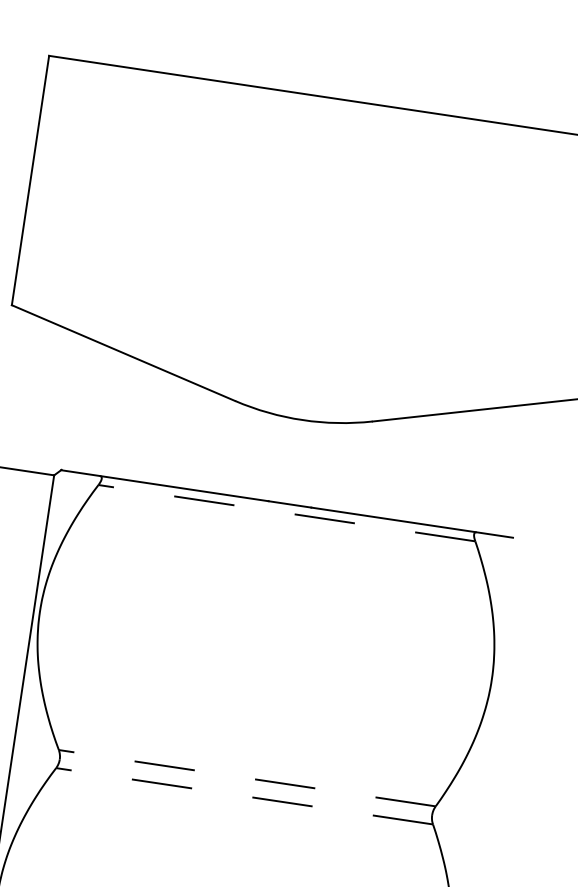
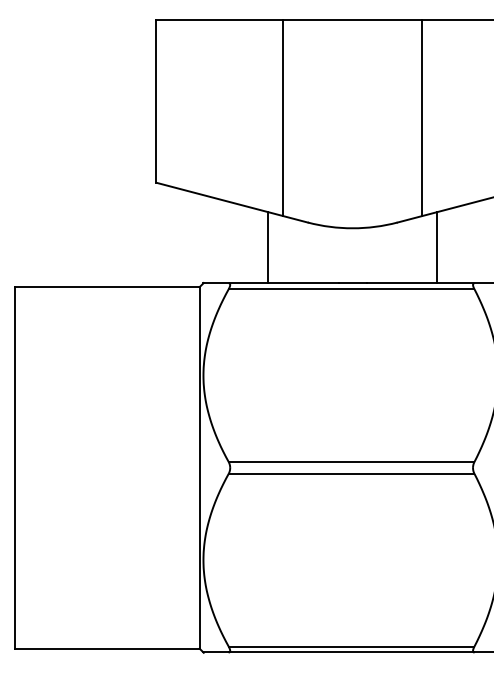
line: (221, 235) -> (283, 118), added
line: (434, 267) -> (422, 118), added
line: (169, 430) -> (268, 247), added
line: (426, 468) -> (436, 247), added
line: (286, 513) -> (351, 289), dashed -> solid
line: (247, 778) -> (351, 462), dashed -> solid
line: (244, 795) -> (351, 473), dashed -> solid

